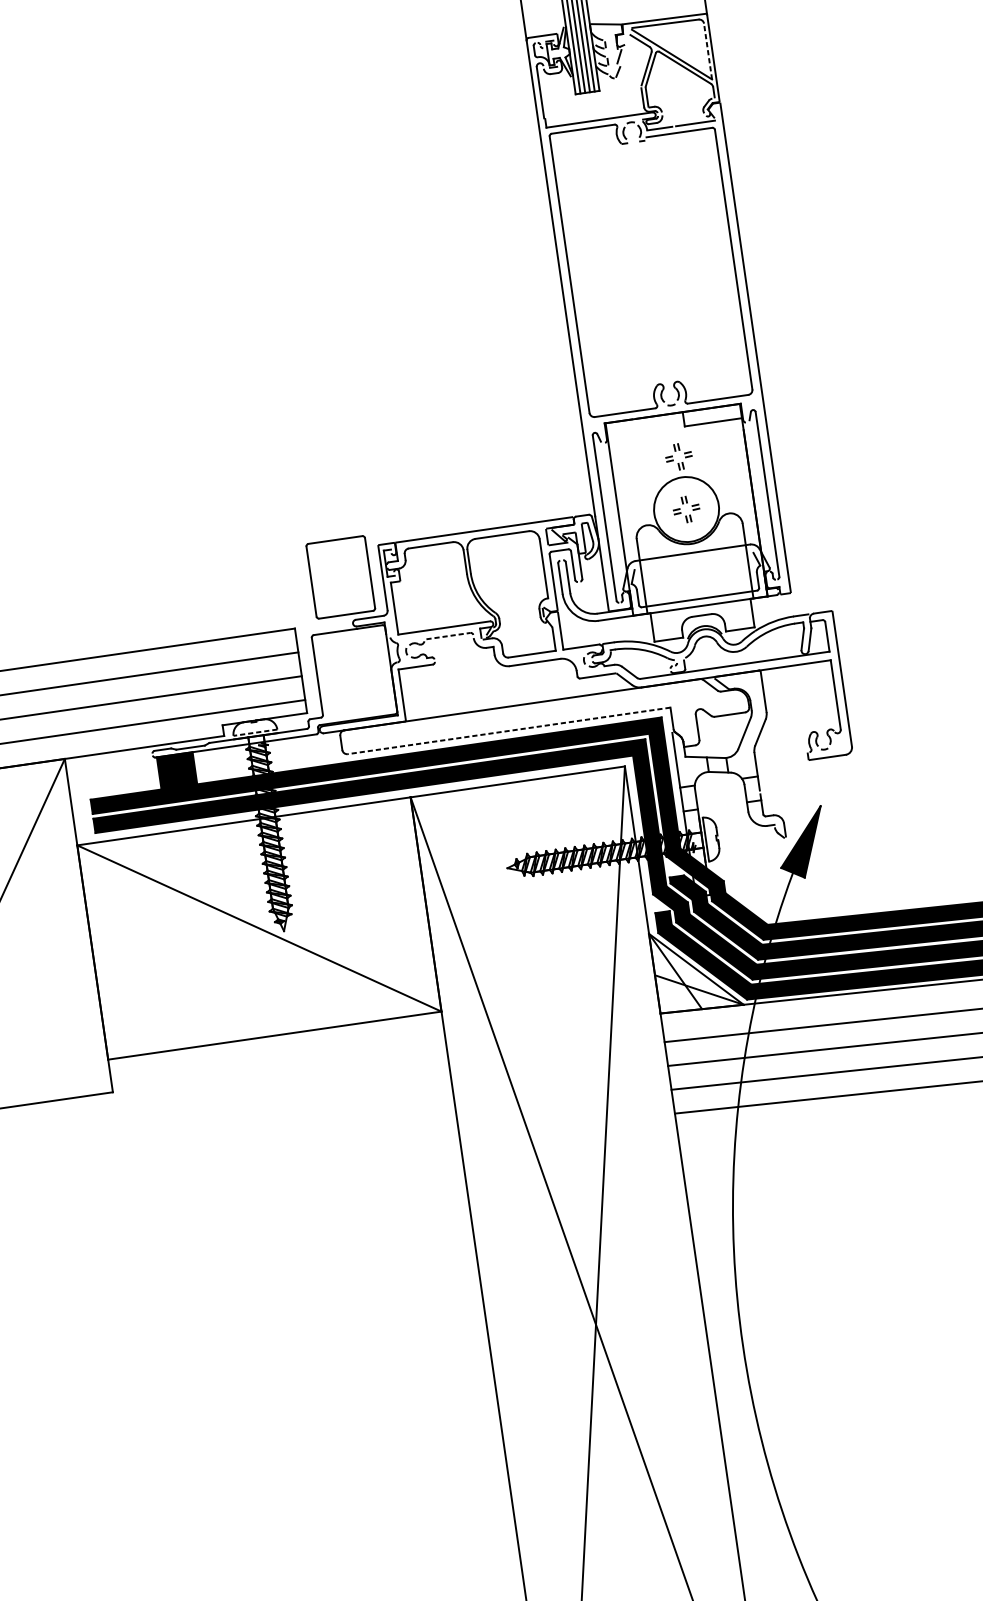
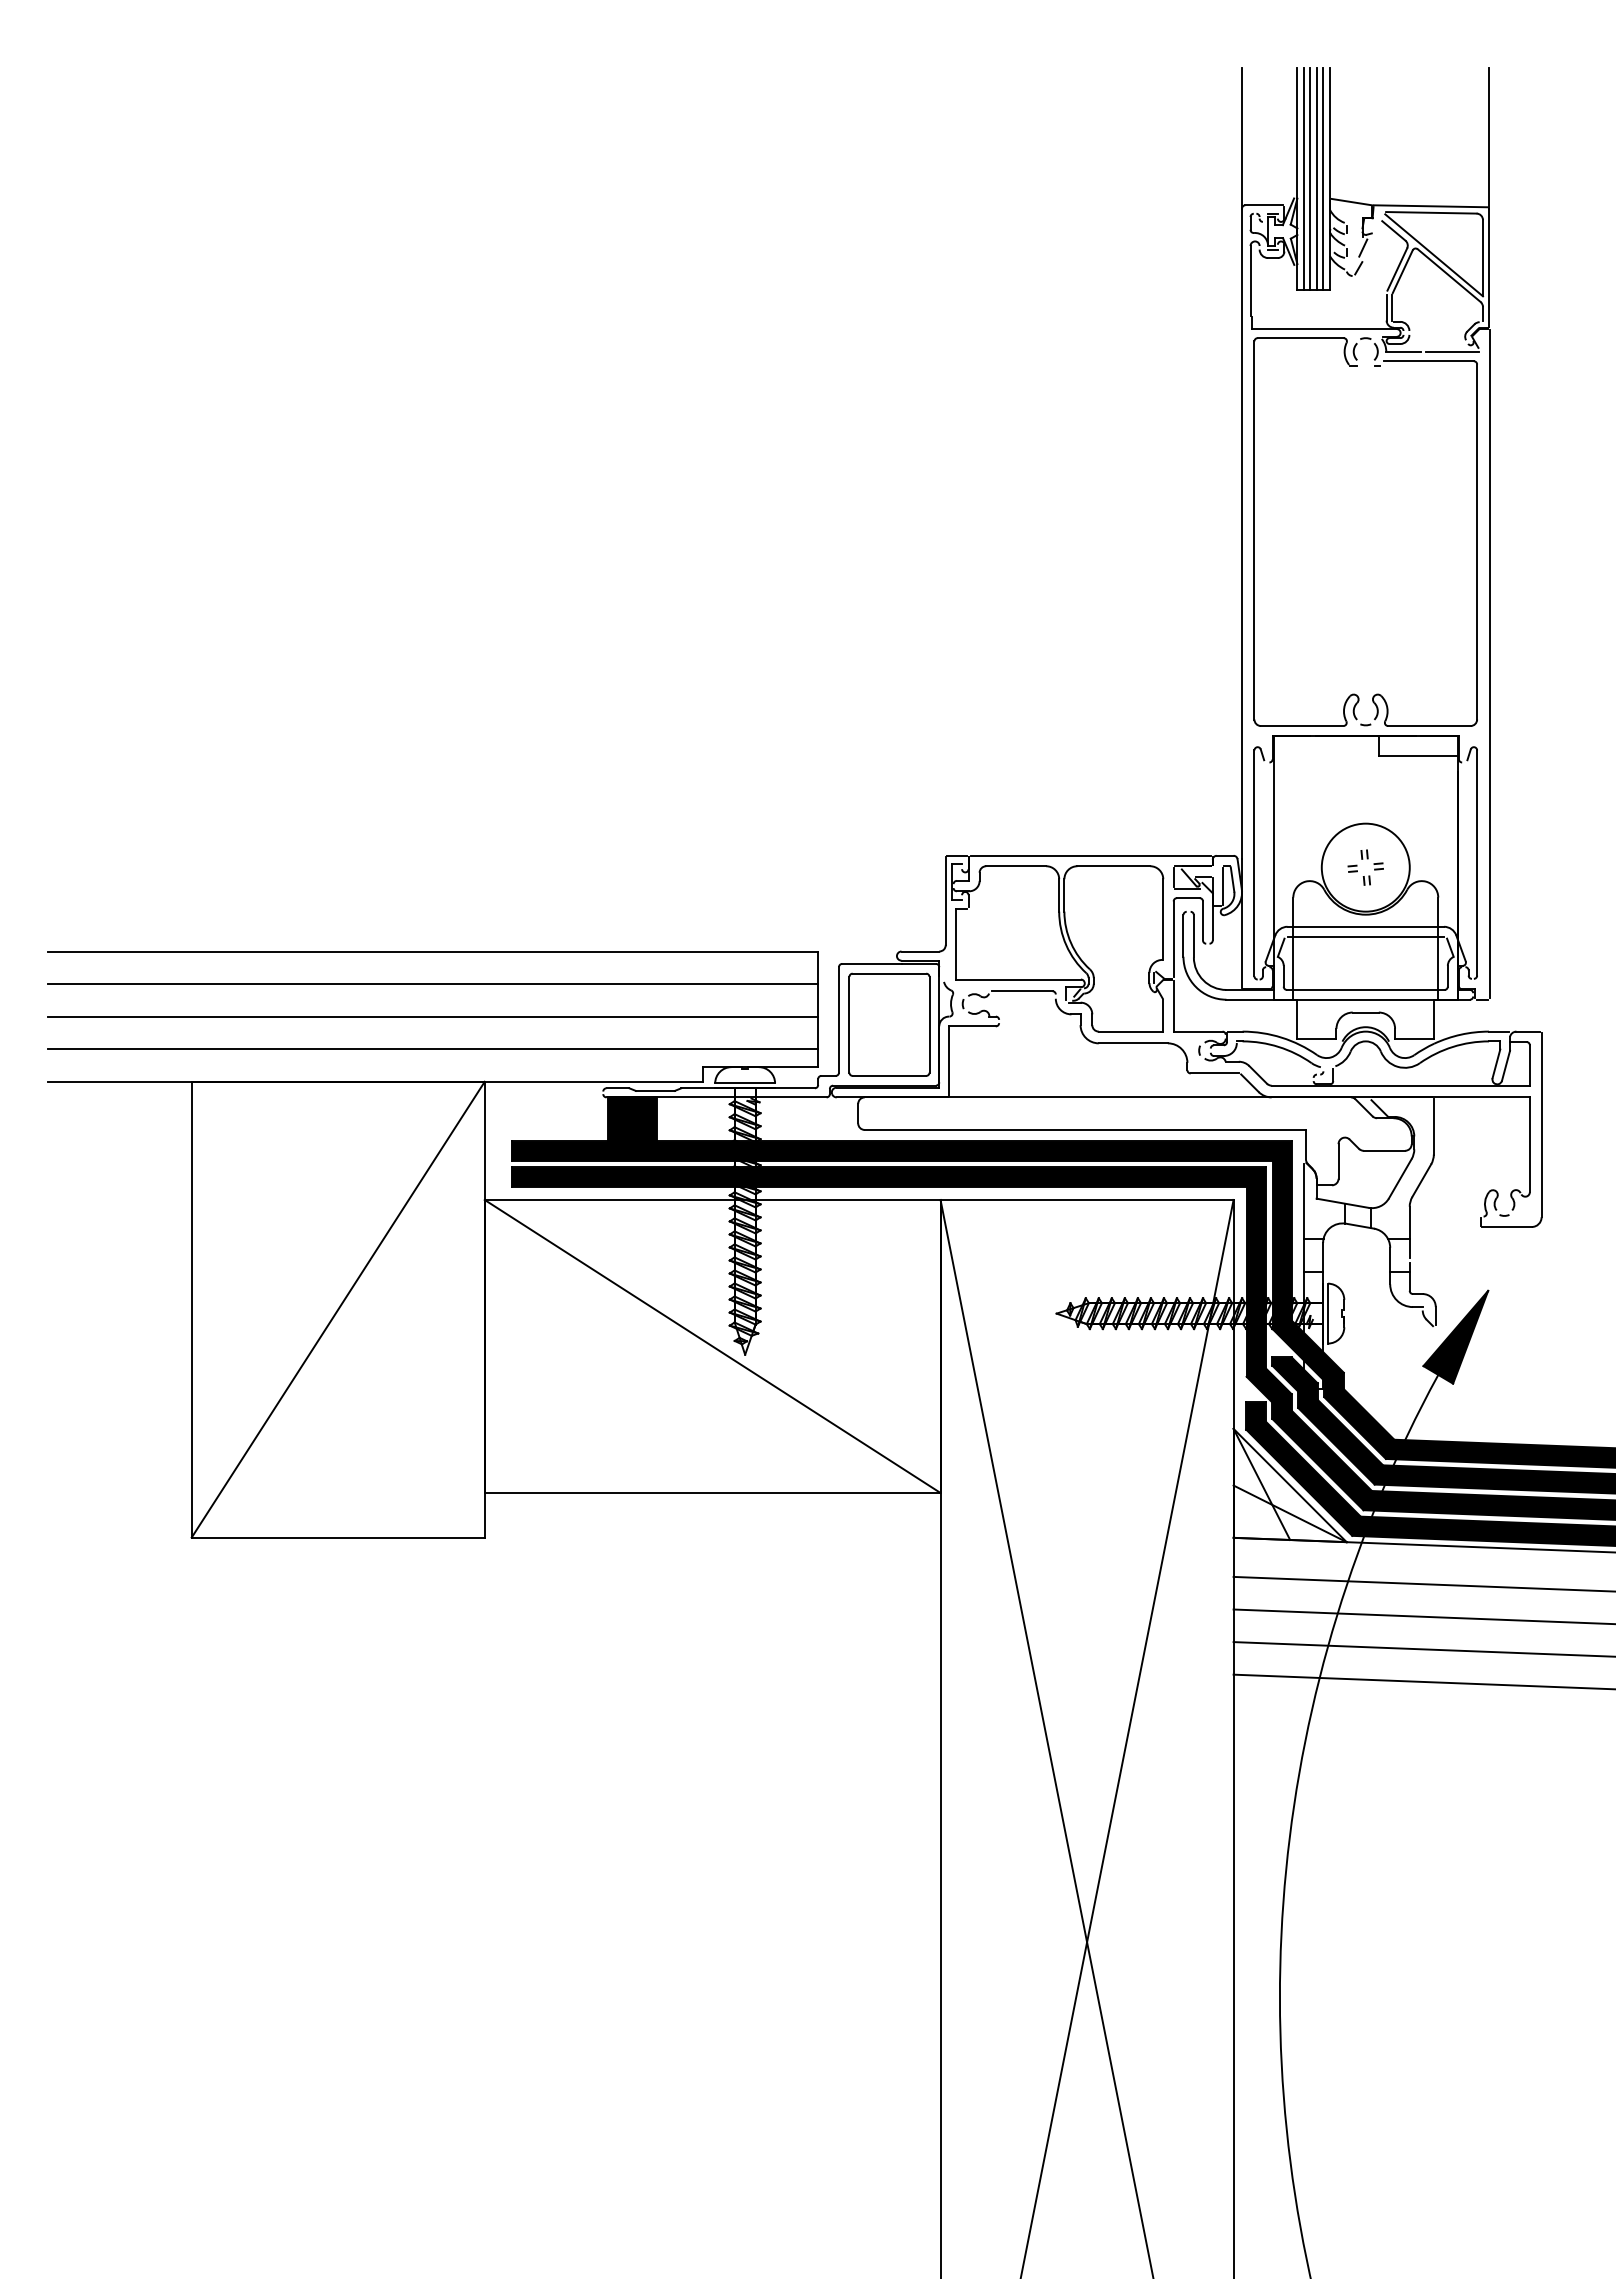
line: (707, 51) -> (1482, 257), dashed -> solid
part: (672, 456) -> (1357, 794), removed
line: (693, 559) -> (1365, 936), added
part: (340, 577) -> (889, 1024), moved
line: (448, 636) -> (1022, 991), dashed -> solid
line: (509, 730) -> (1085, 1129), dashed -> solid
line: (255, 732) -> (745, 1083), dashed -> solid

